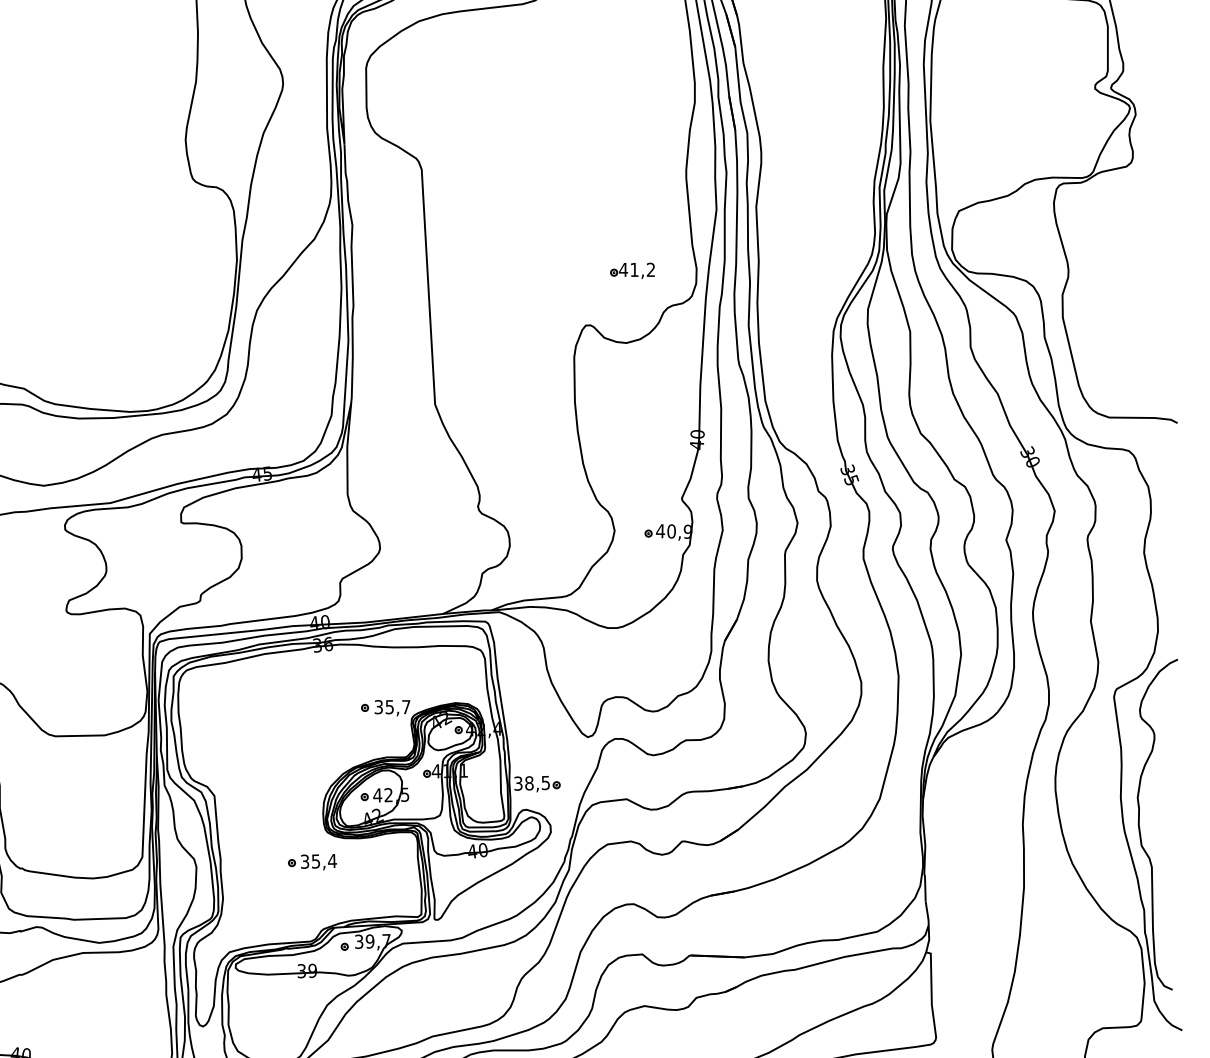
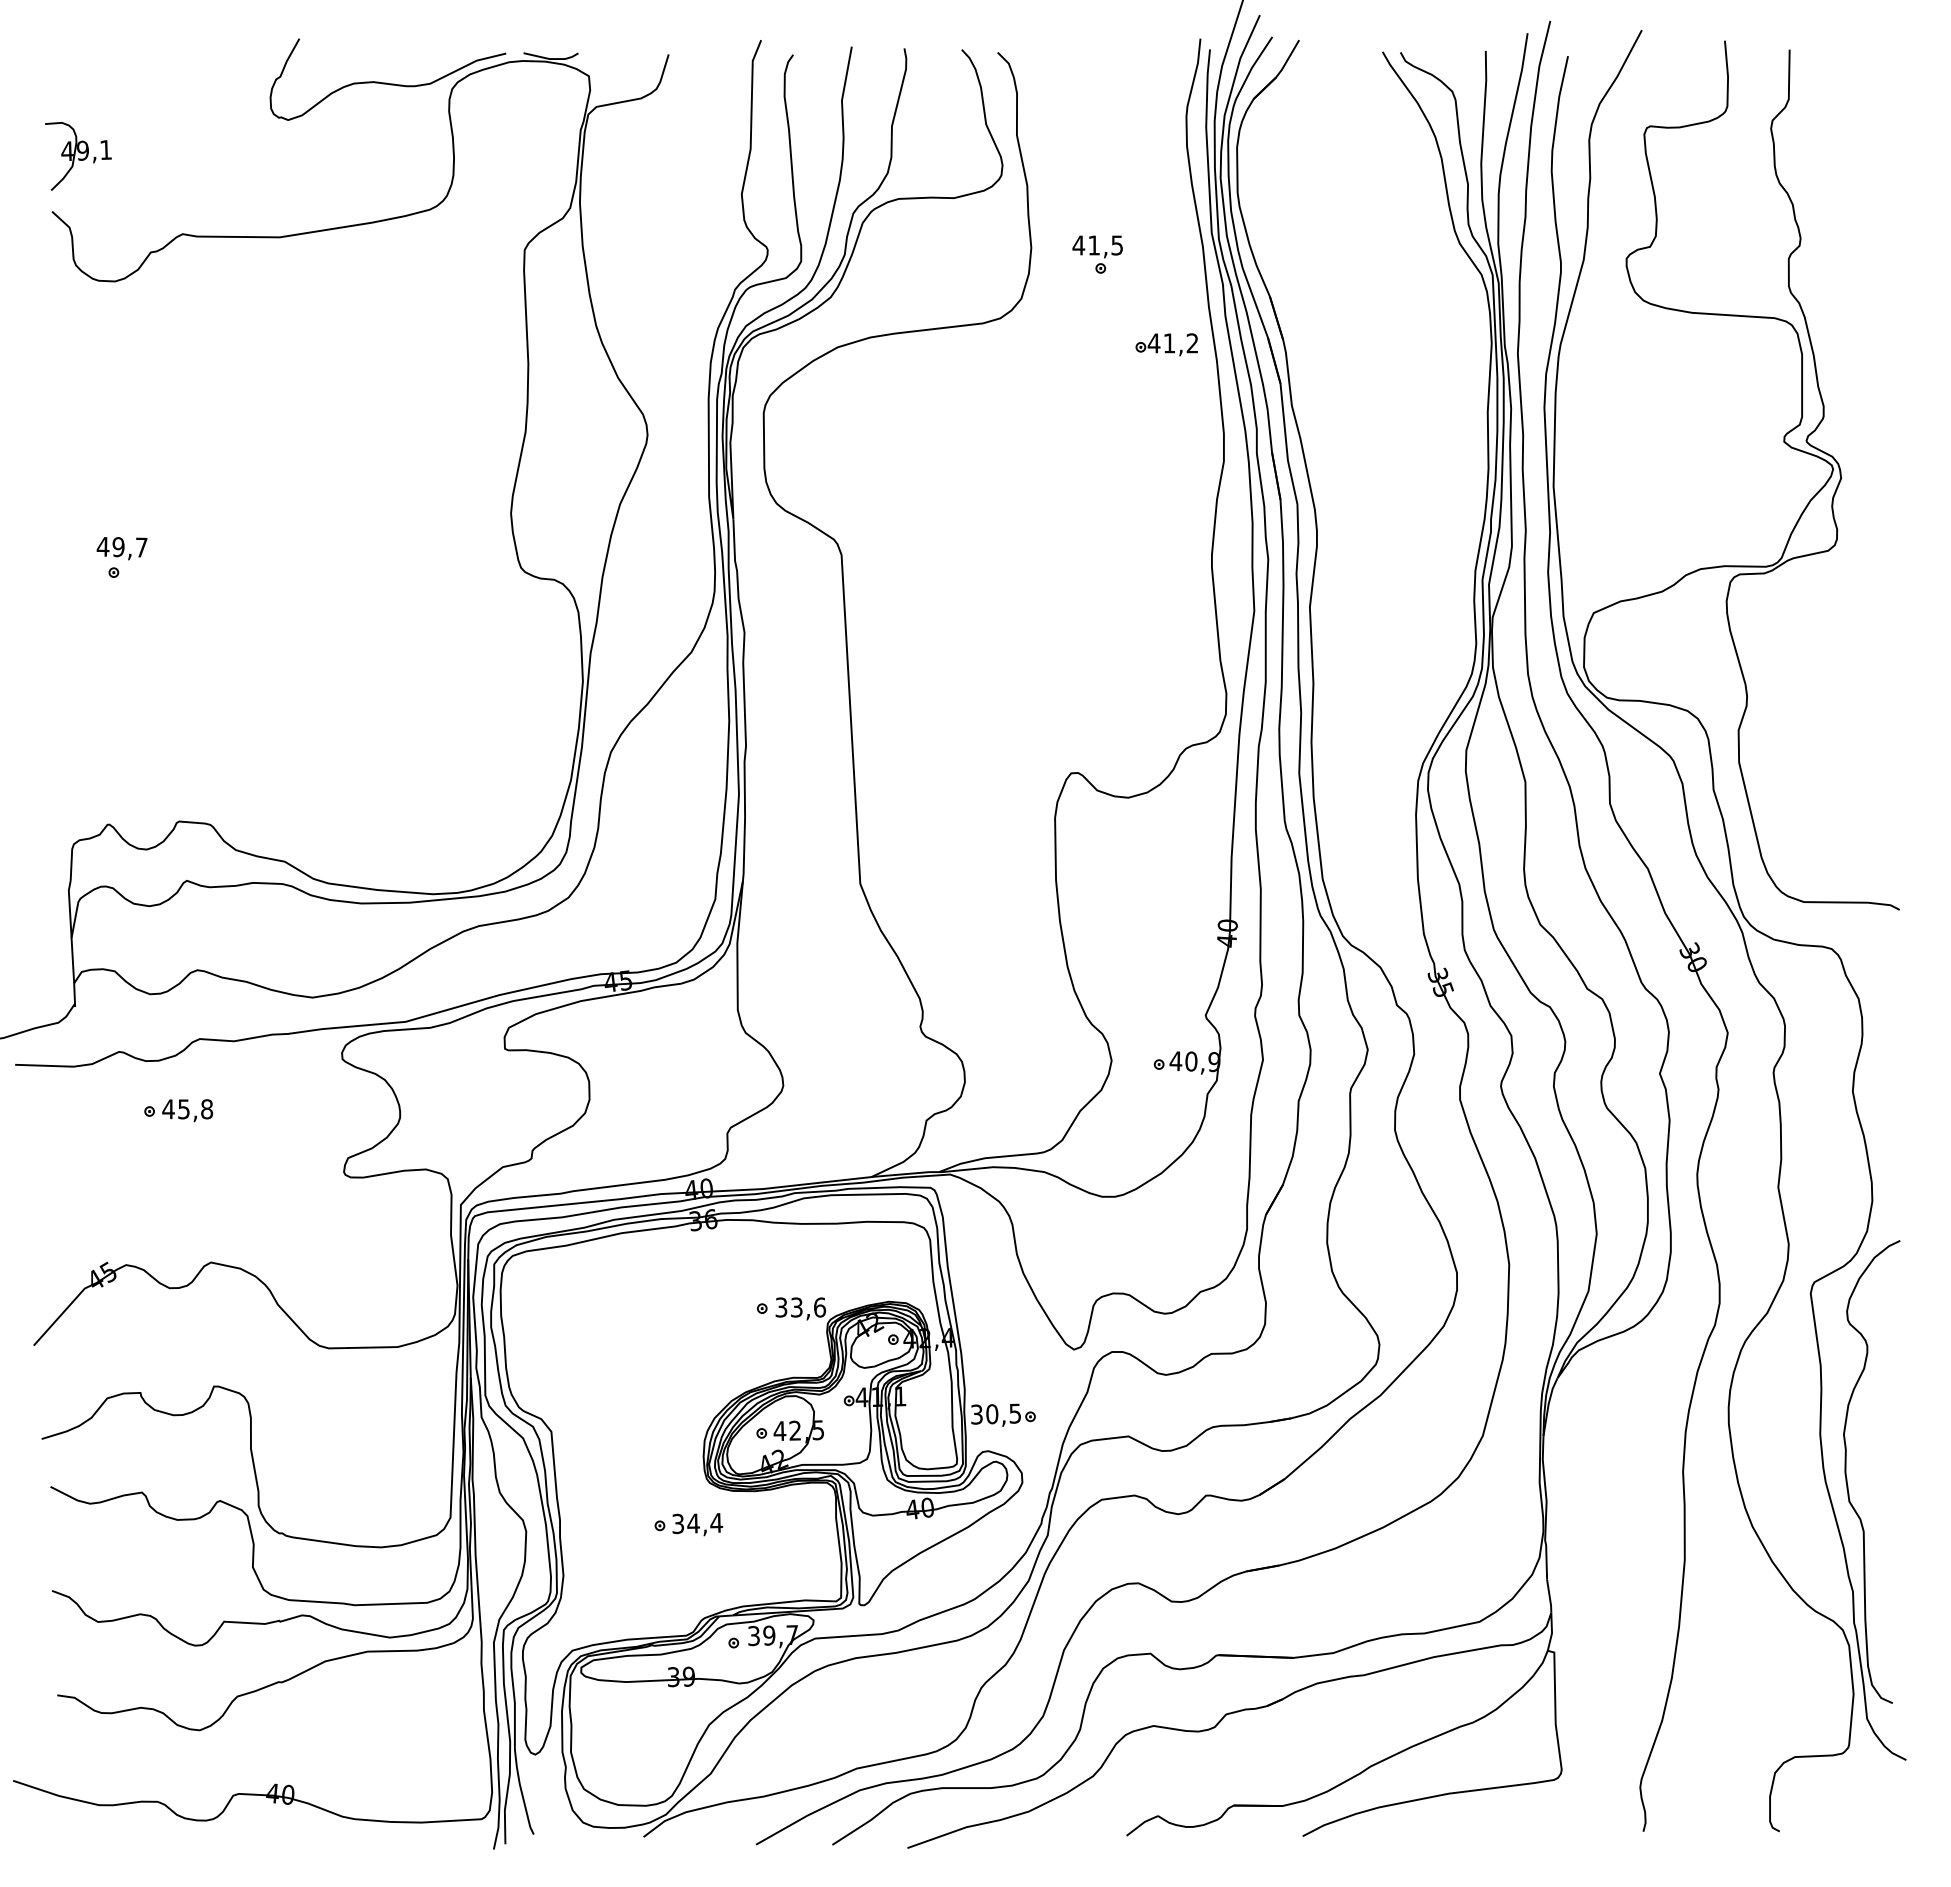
part: (632, 270) -> (1166, 344), moved
text: (398, 707) -> (808, 1307), 35,7 -> 33,6
text: (529, 783) -> (992, 1414), 38,5 -> 30,5
text: (315, 861) -> (693, 1523), 35,4 -> 34,4

